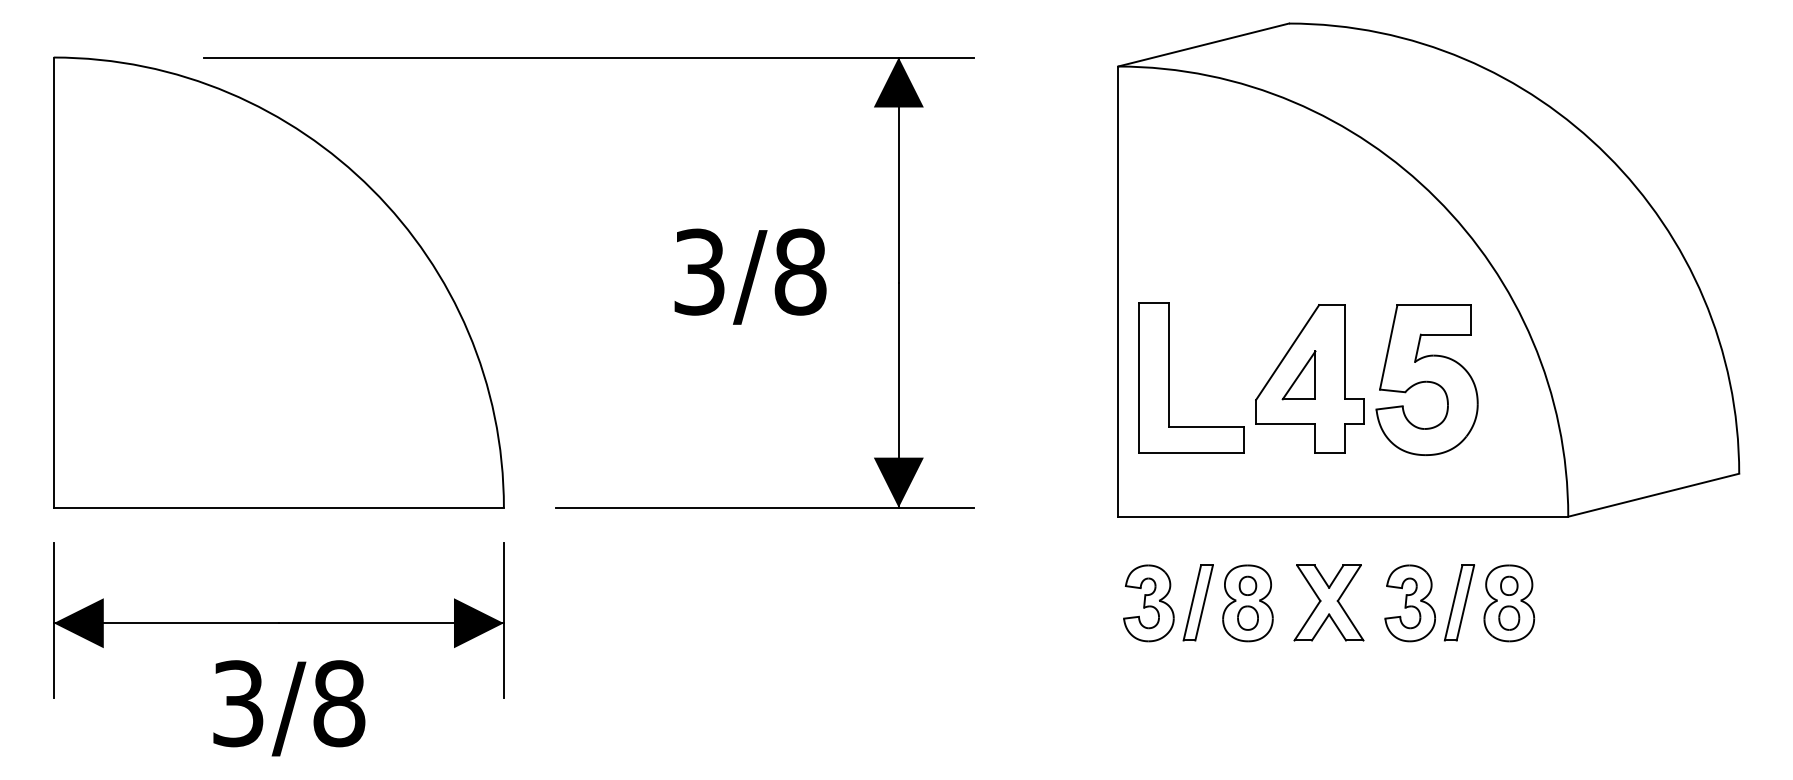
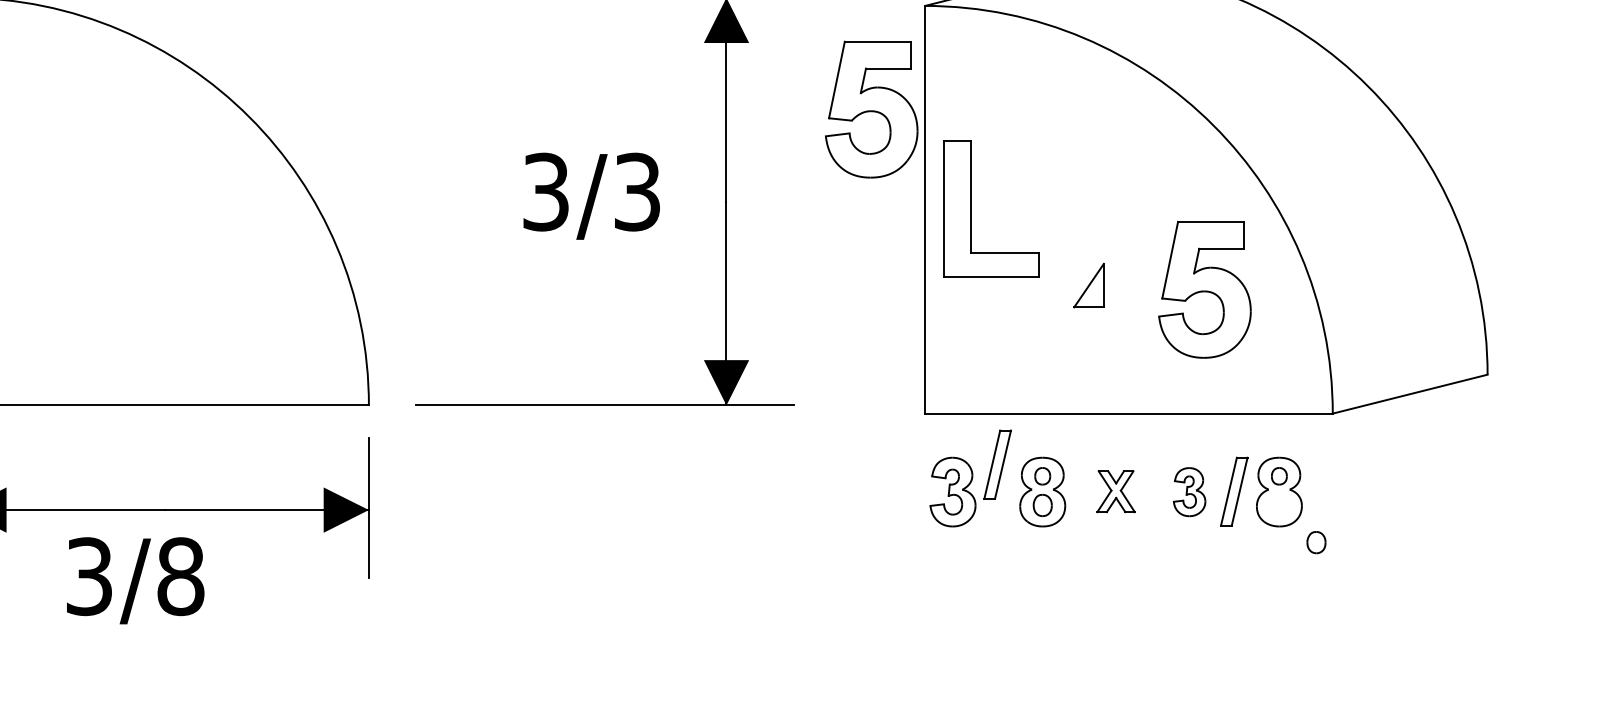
part: (1058, 180) -> (871, 109), added
text: (800, 271) -> (637, 191), 3/8 -> 3/3
part: (1169, 377) -> (971, 207), moved
part: (1309, 378) -> (1098, 288), removed
part: (1197, 602) -> (997, 464), moved
part: (1328, 602) -> (1115, 491), size x0.6
part: (1409, 603) -> (1189, 492), size x0.7
part: (1509, 617) -> (1316, 542), moved
text: (289, 708) -> (135, 580), moved

